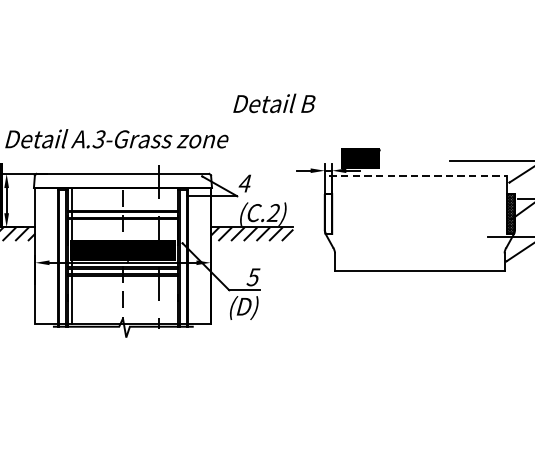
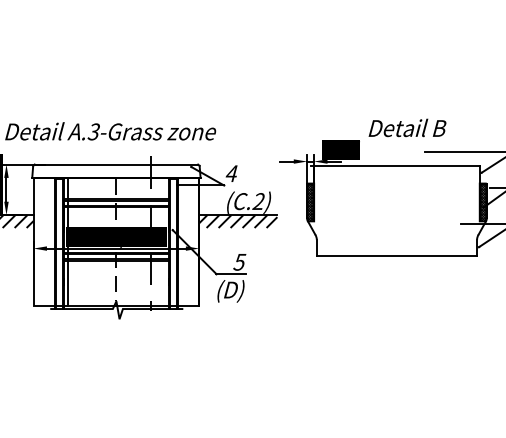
text: (274, 102) -> (407, 127), moved
line: (419, 175) -> (396, 166), dashed -> solid
hatch: (328, 214) -> (310, 202), added

